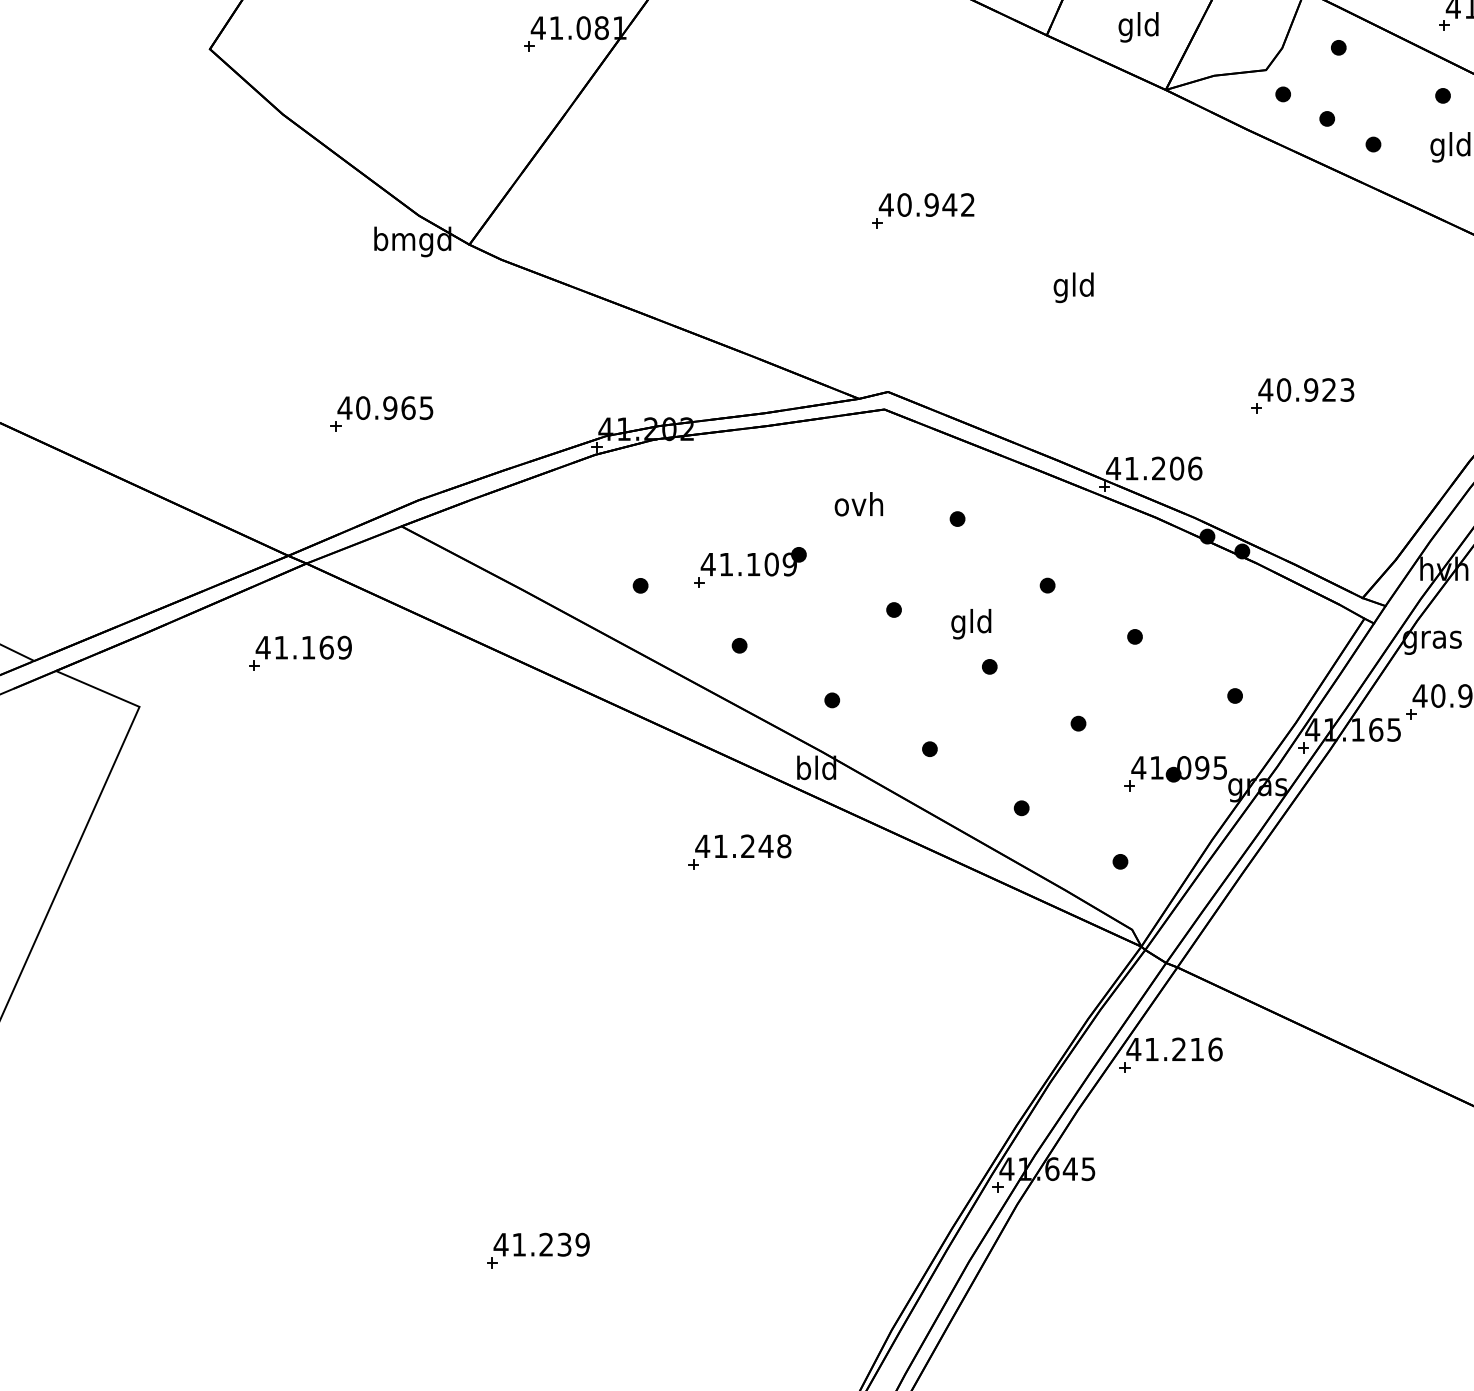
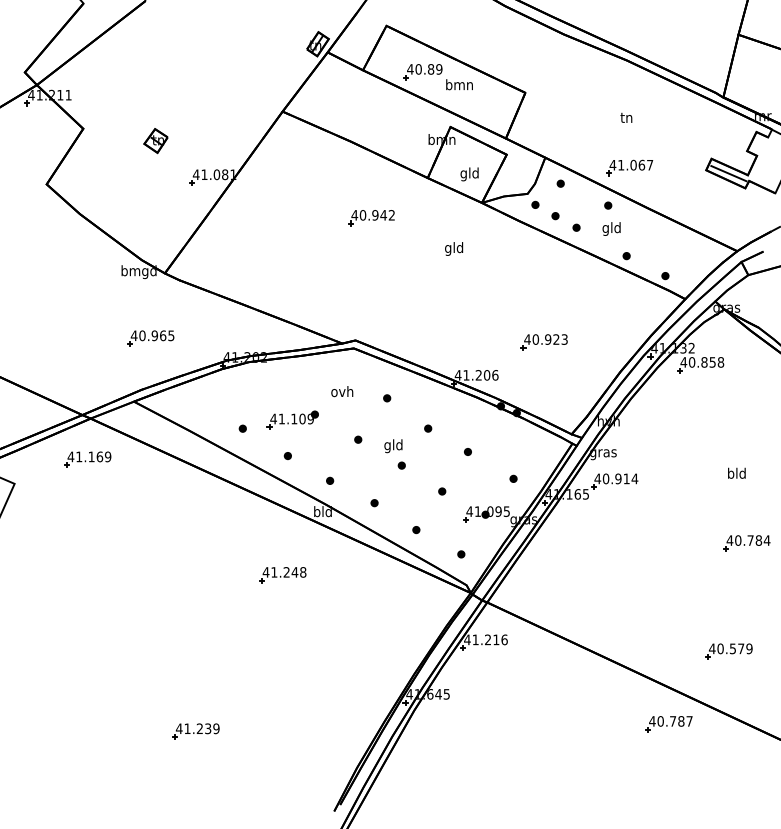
part: (923, 211) -> (371, 218), moved
text: (1074, 286) -> (454, 248), moved
part: (380, 414) -> (150, 338), moved
part: (738, 853) -> (282, 575), moved

